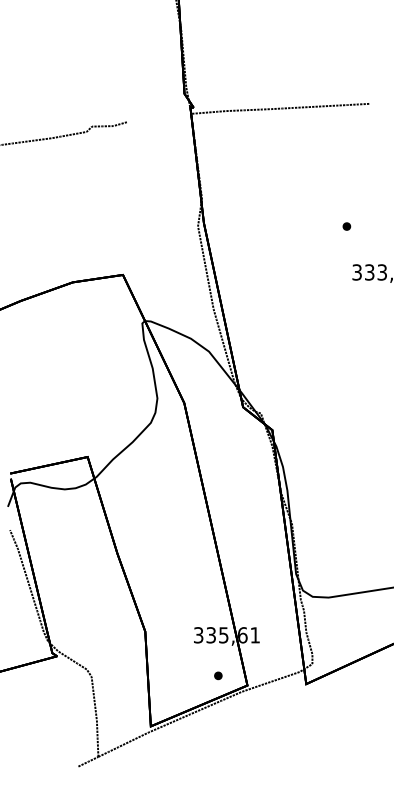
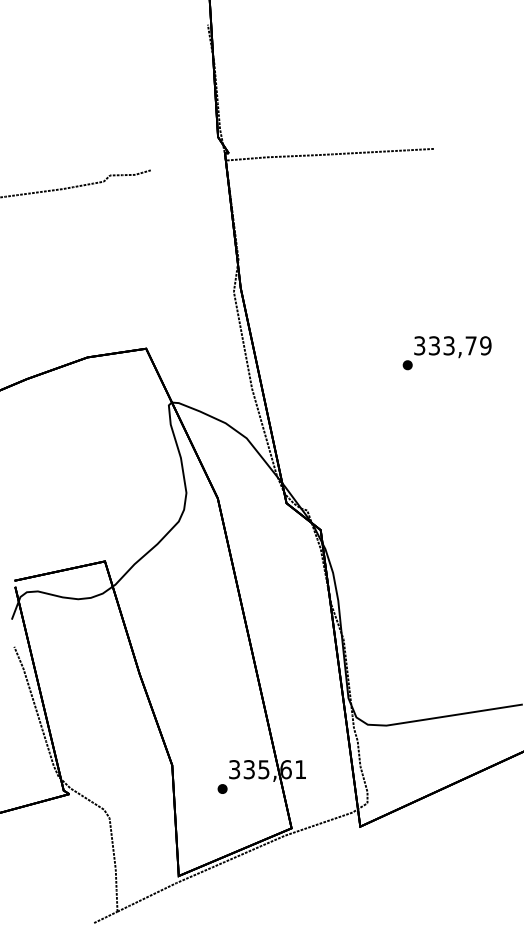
part: (346, 226) -> (407, 365), moved
part: (218, 675) -> (222, 788), moved

